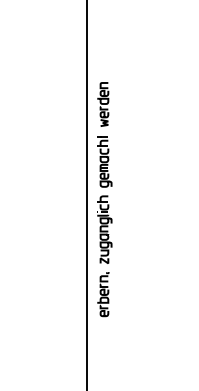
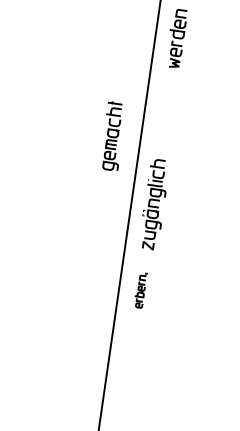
part: (104, 161) -> (112, 136), moved
part: (103, 294) -> (140, 290), size x0.6

